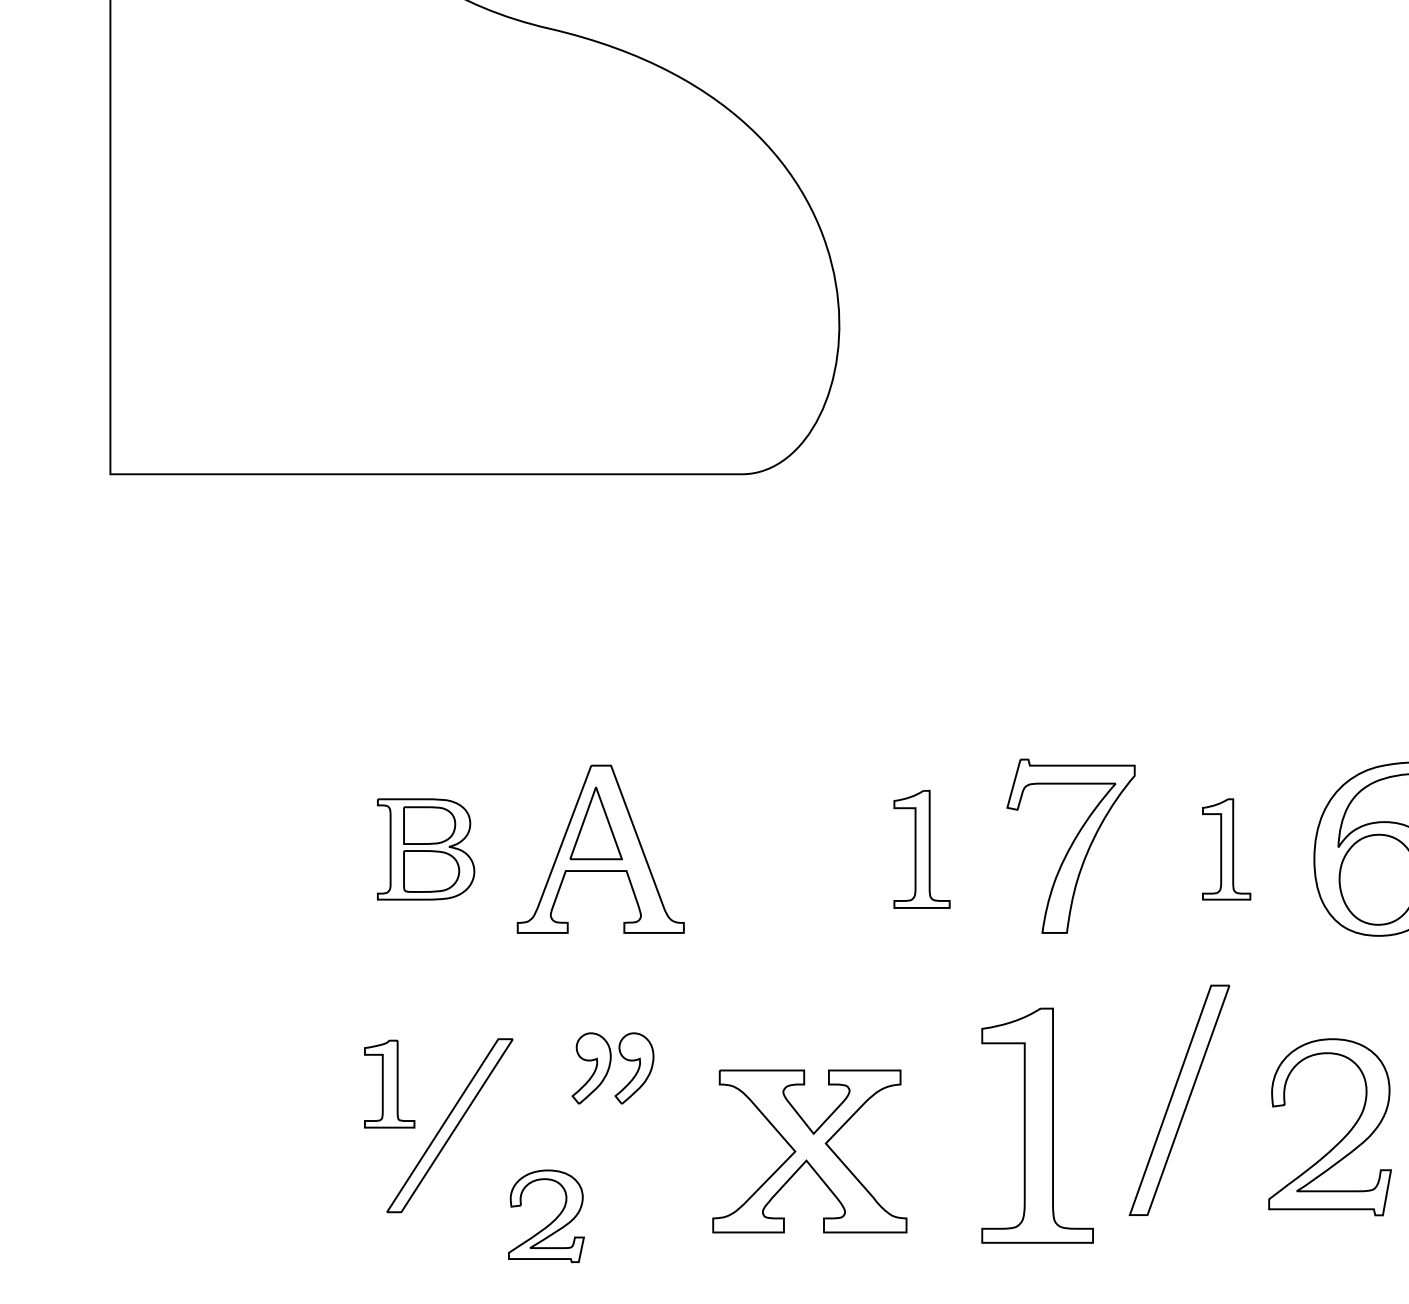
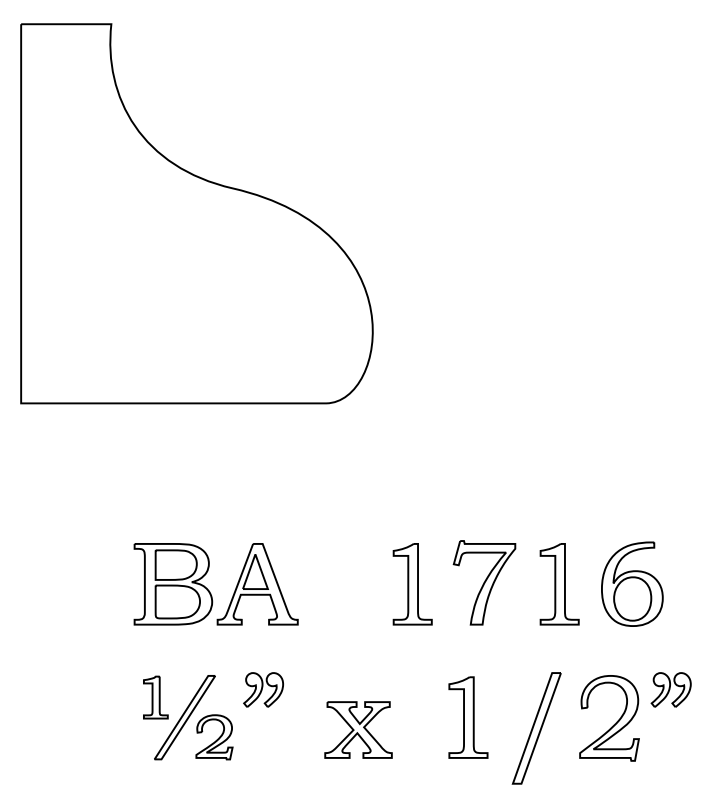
part: (426, 849) -> (173, 584), size x1.67
part: (921, 849) -> (412, 584), size x1.43
part: (1226, 849) -> (559, 584), size x1.67
part: (1178, 1100) -> (536, 728), moved
part: (1037, 1125) -> (468, 717), size x0.71
part: (809, 1150) -> (358, 729), size x0.71
part: (546, 1216) -> (214, 737), moved

